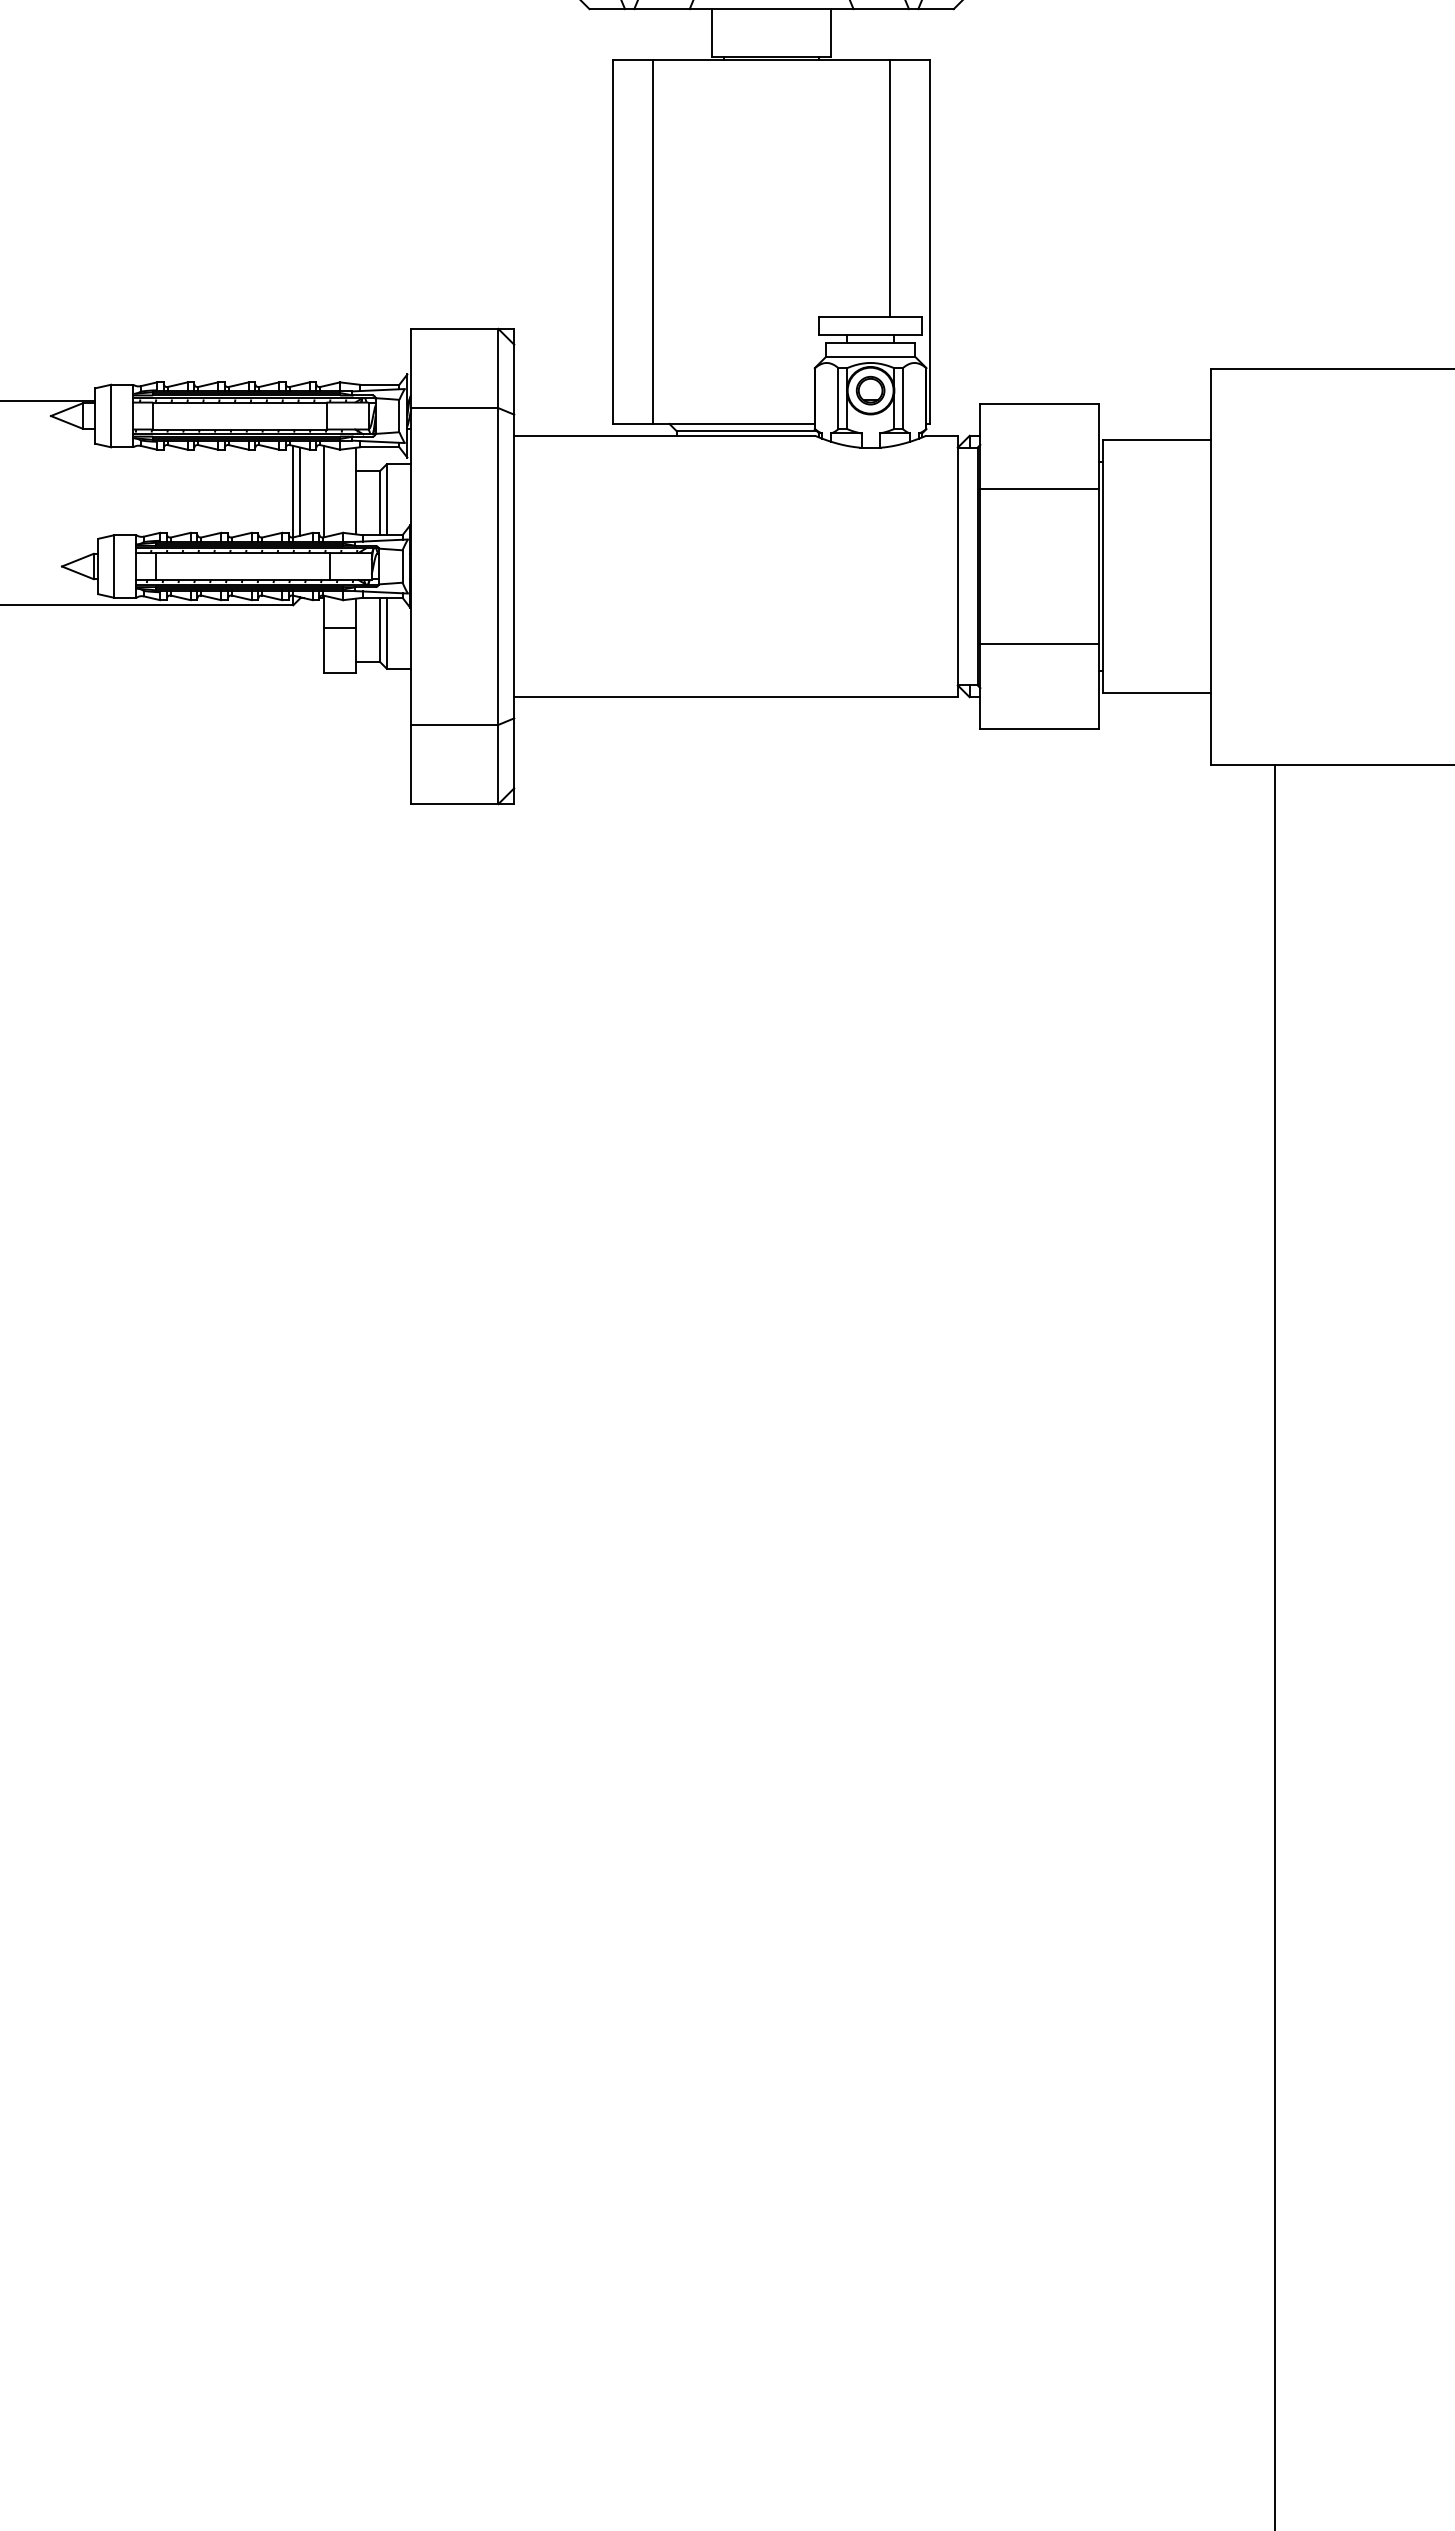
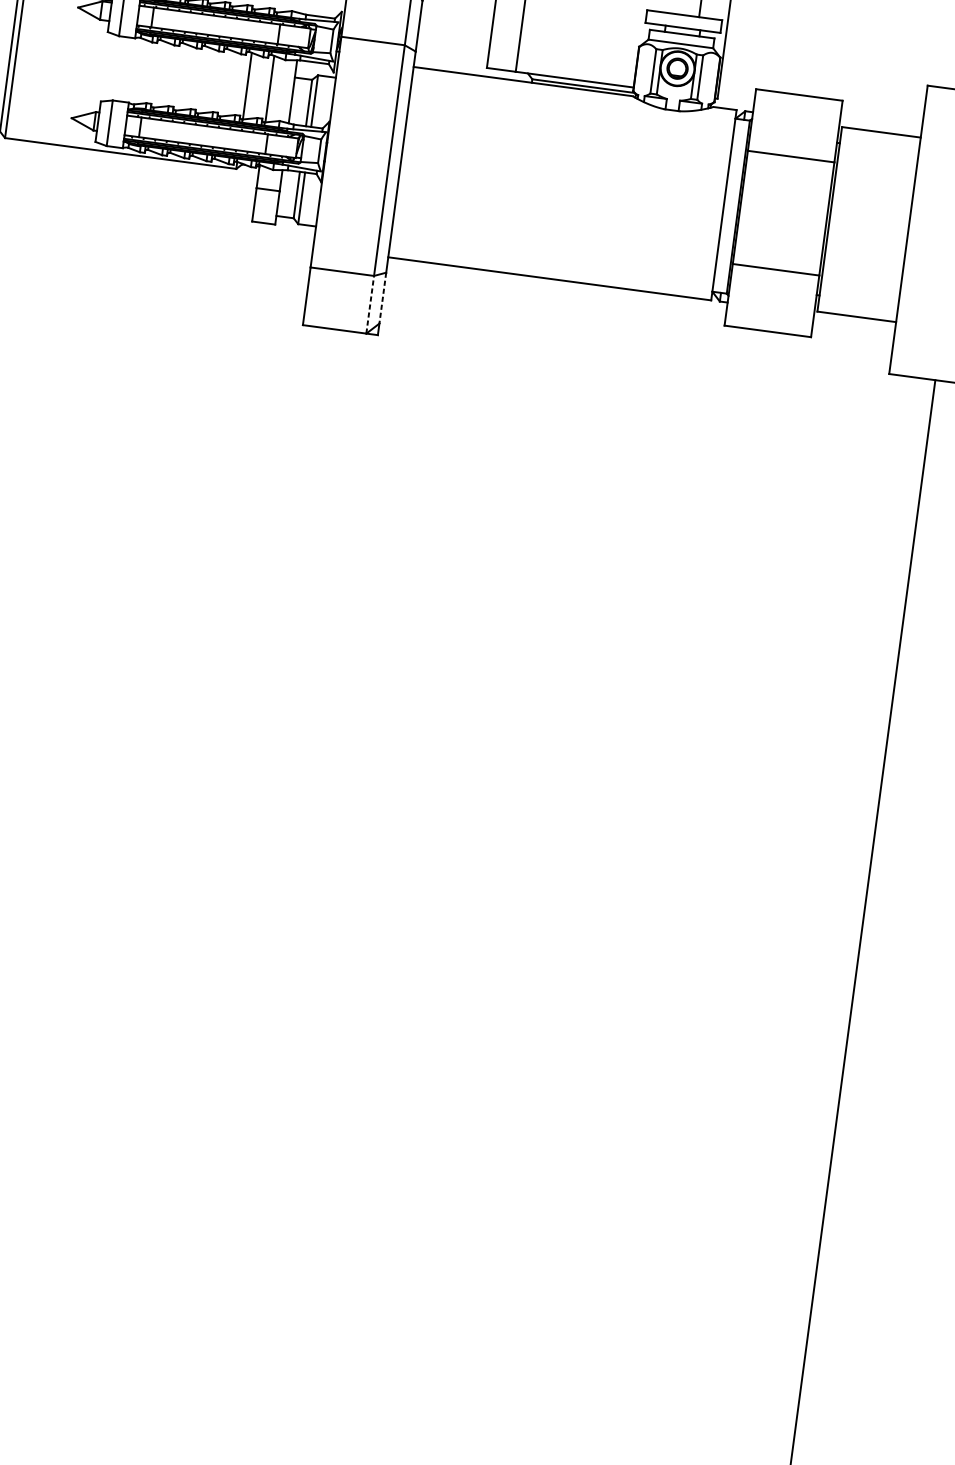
line: (300, 491) -> (252, 86), removed
line: (514, 753) -> (382, 298), solid -> dashed
line: (498, 764) -> (370, 304), solid -> dashed

